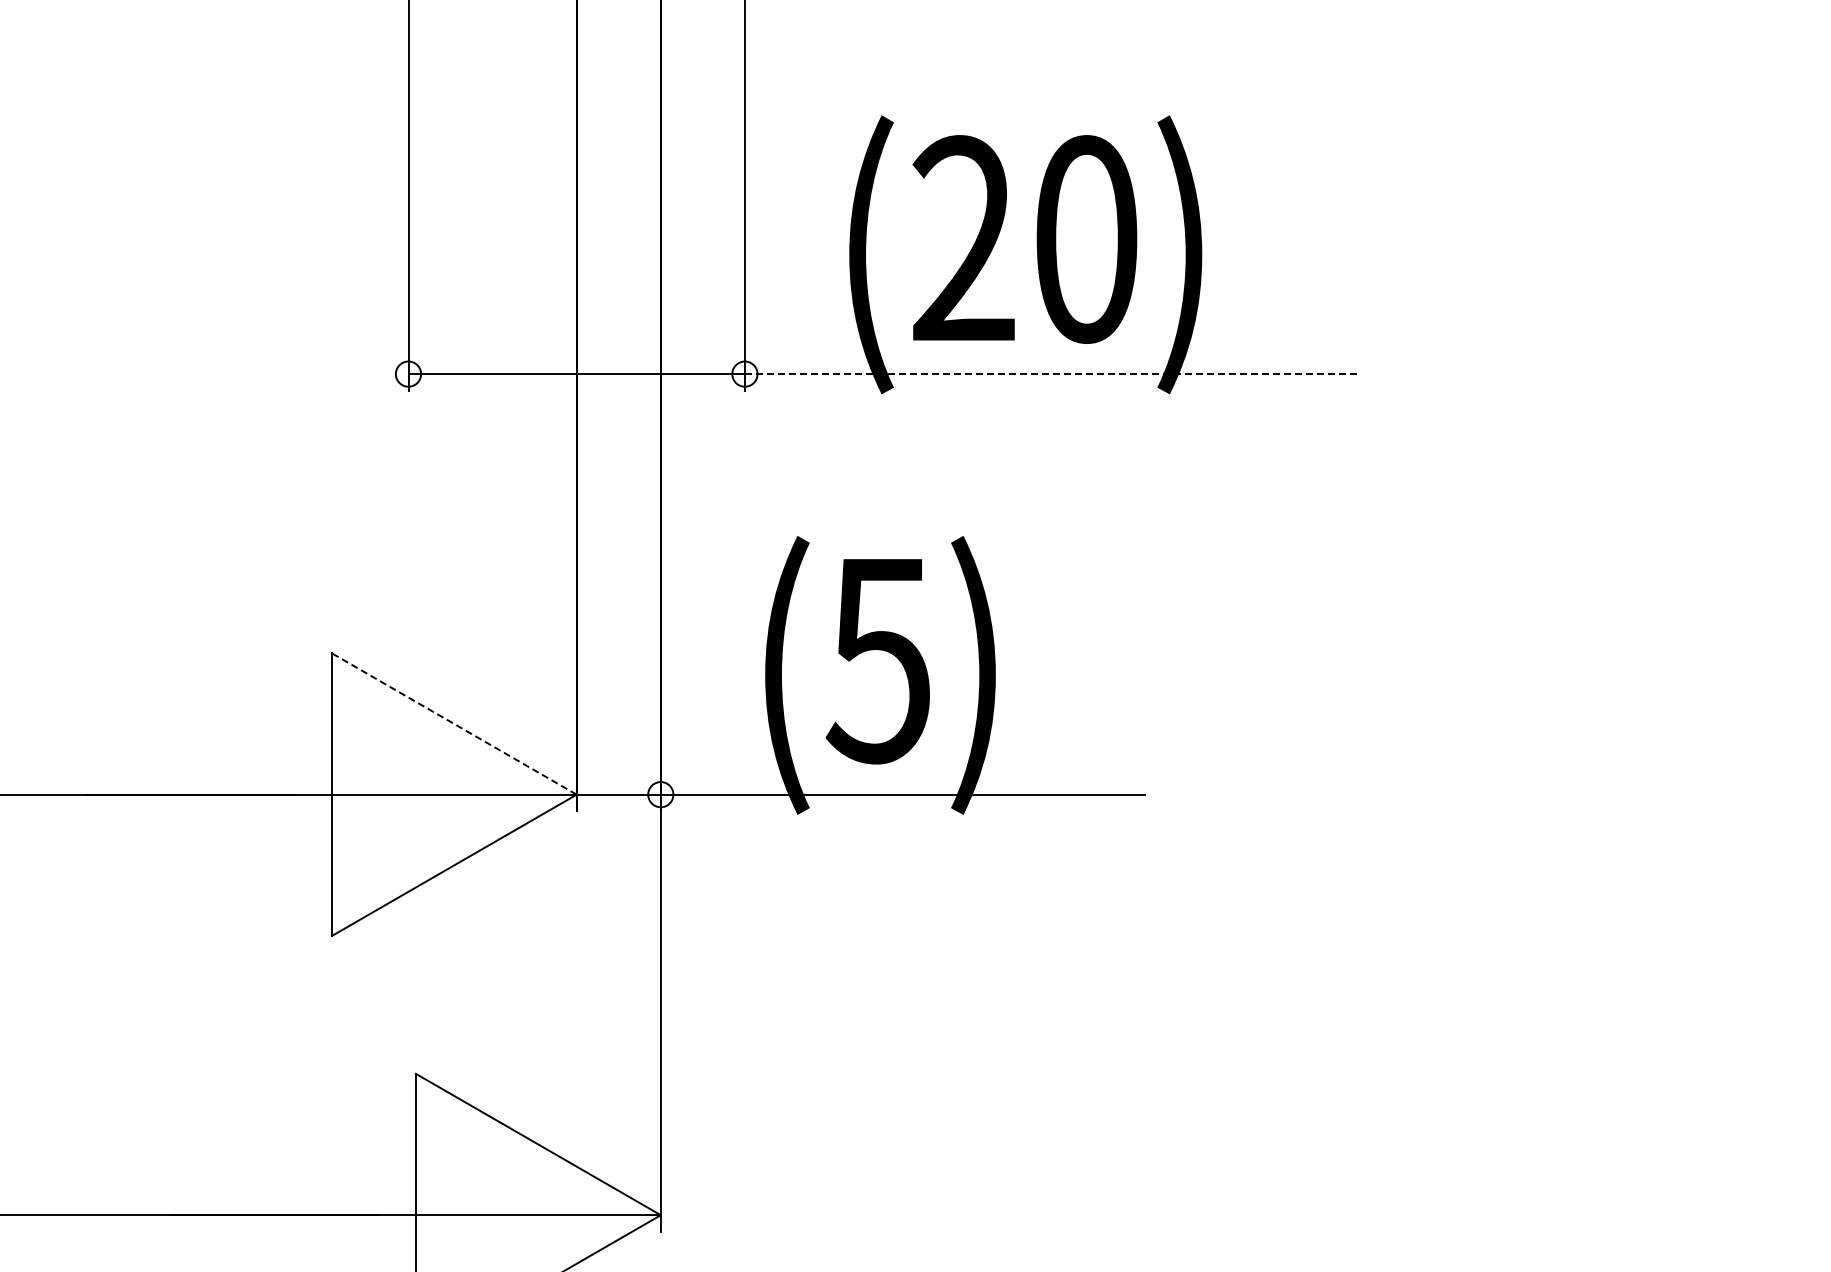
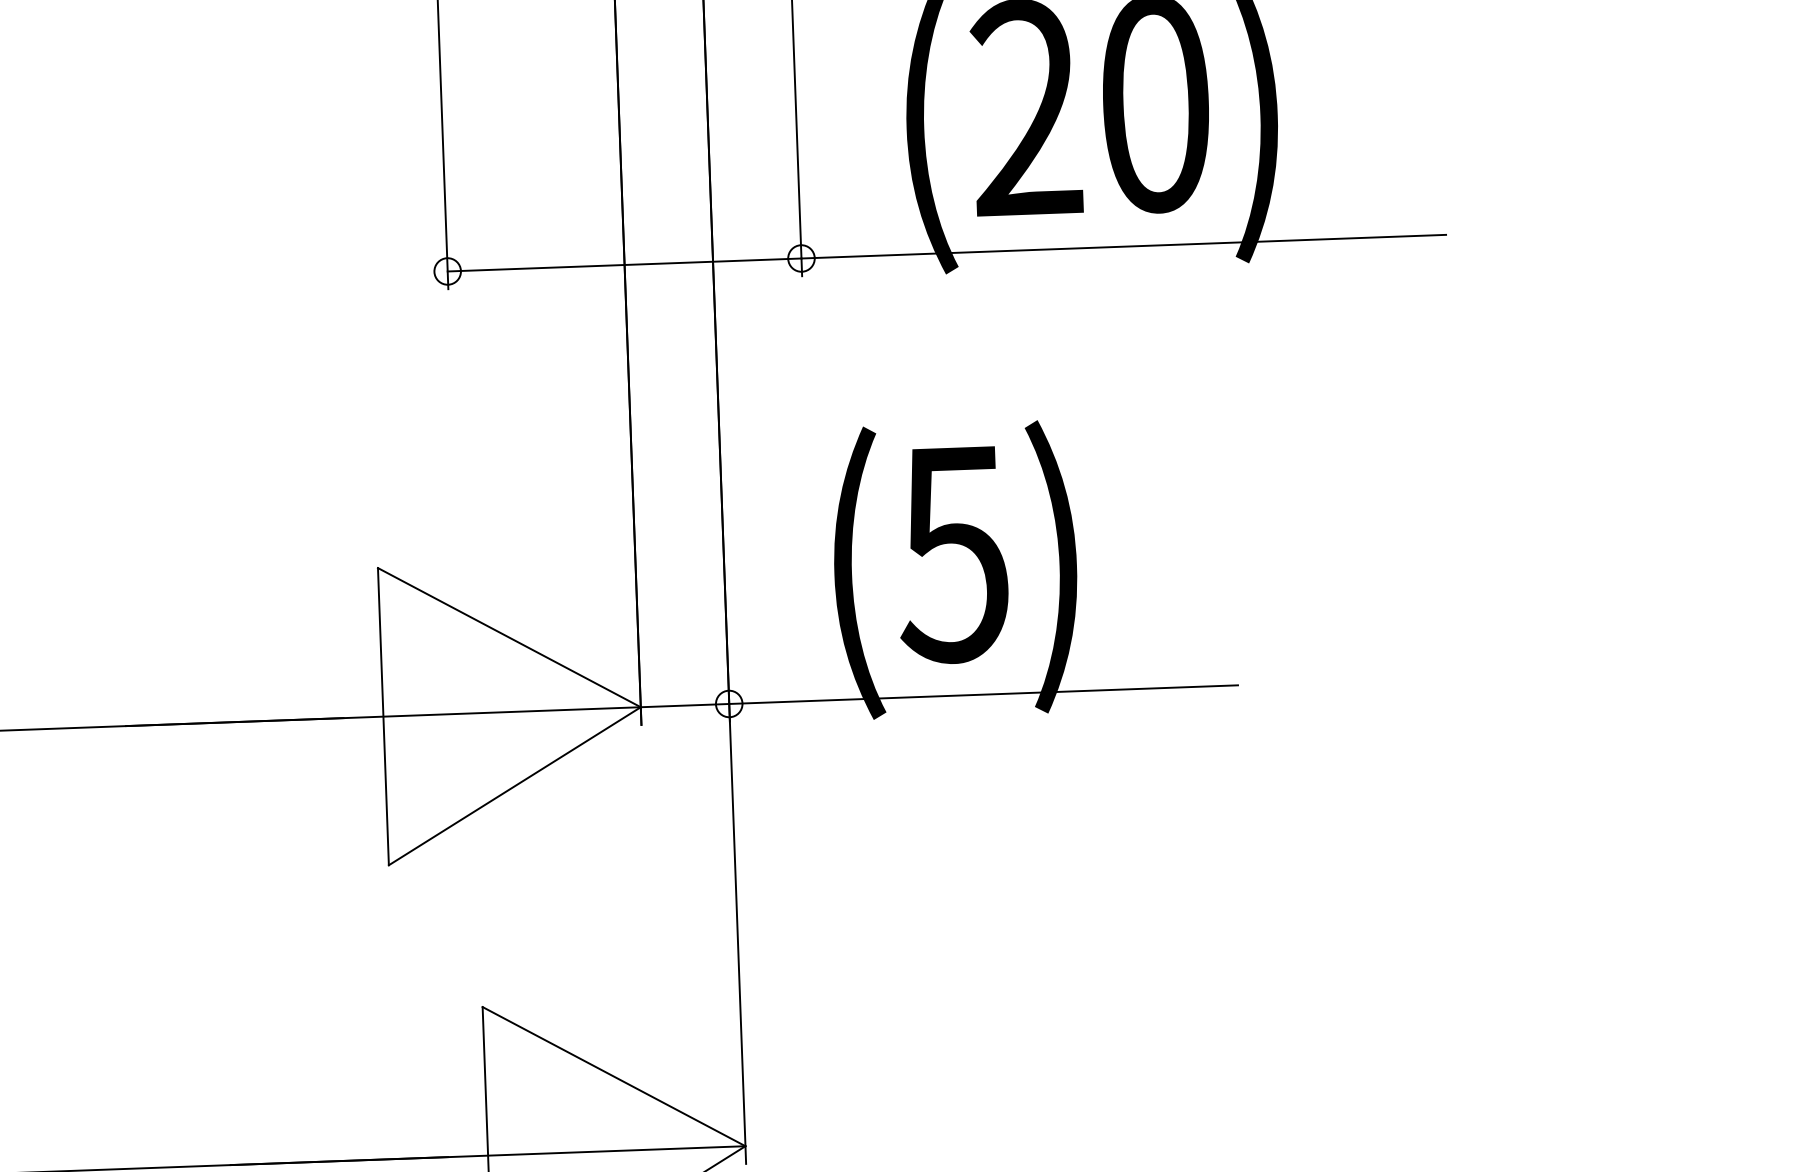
line: (1051, 374) -> (1123, 247), dashed -> solid
line: (453, 723) -> (508, 637), dashed -> solid

